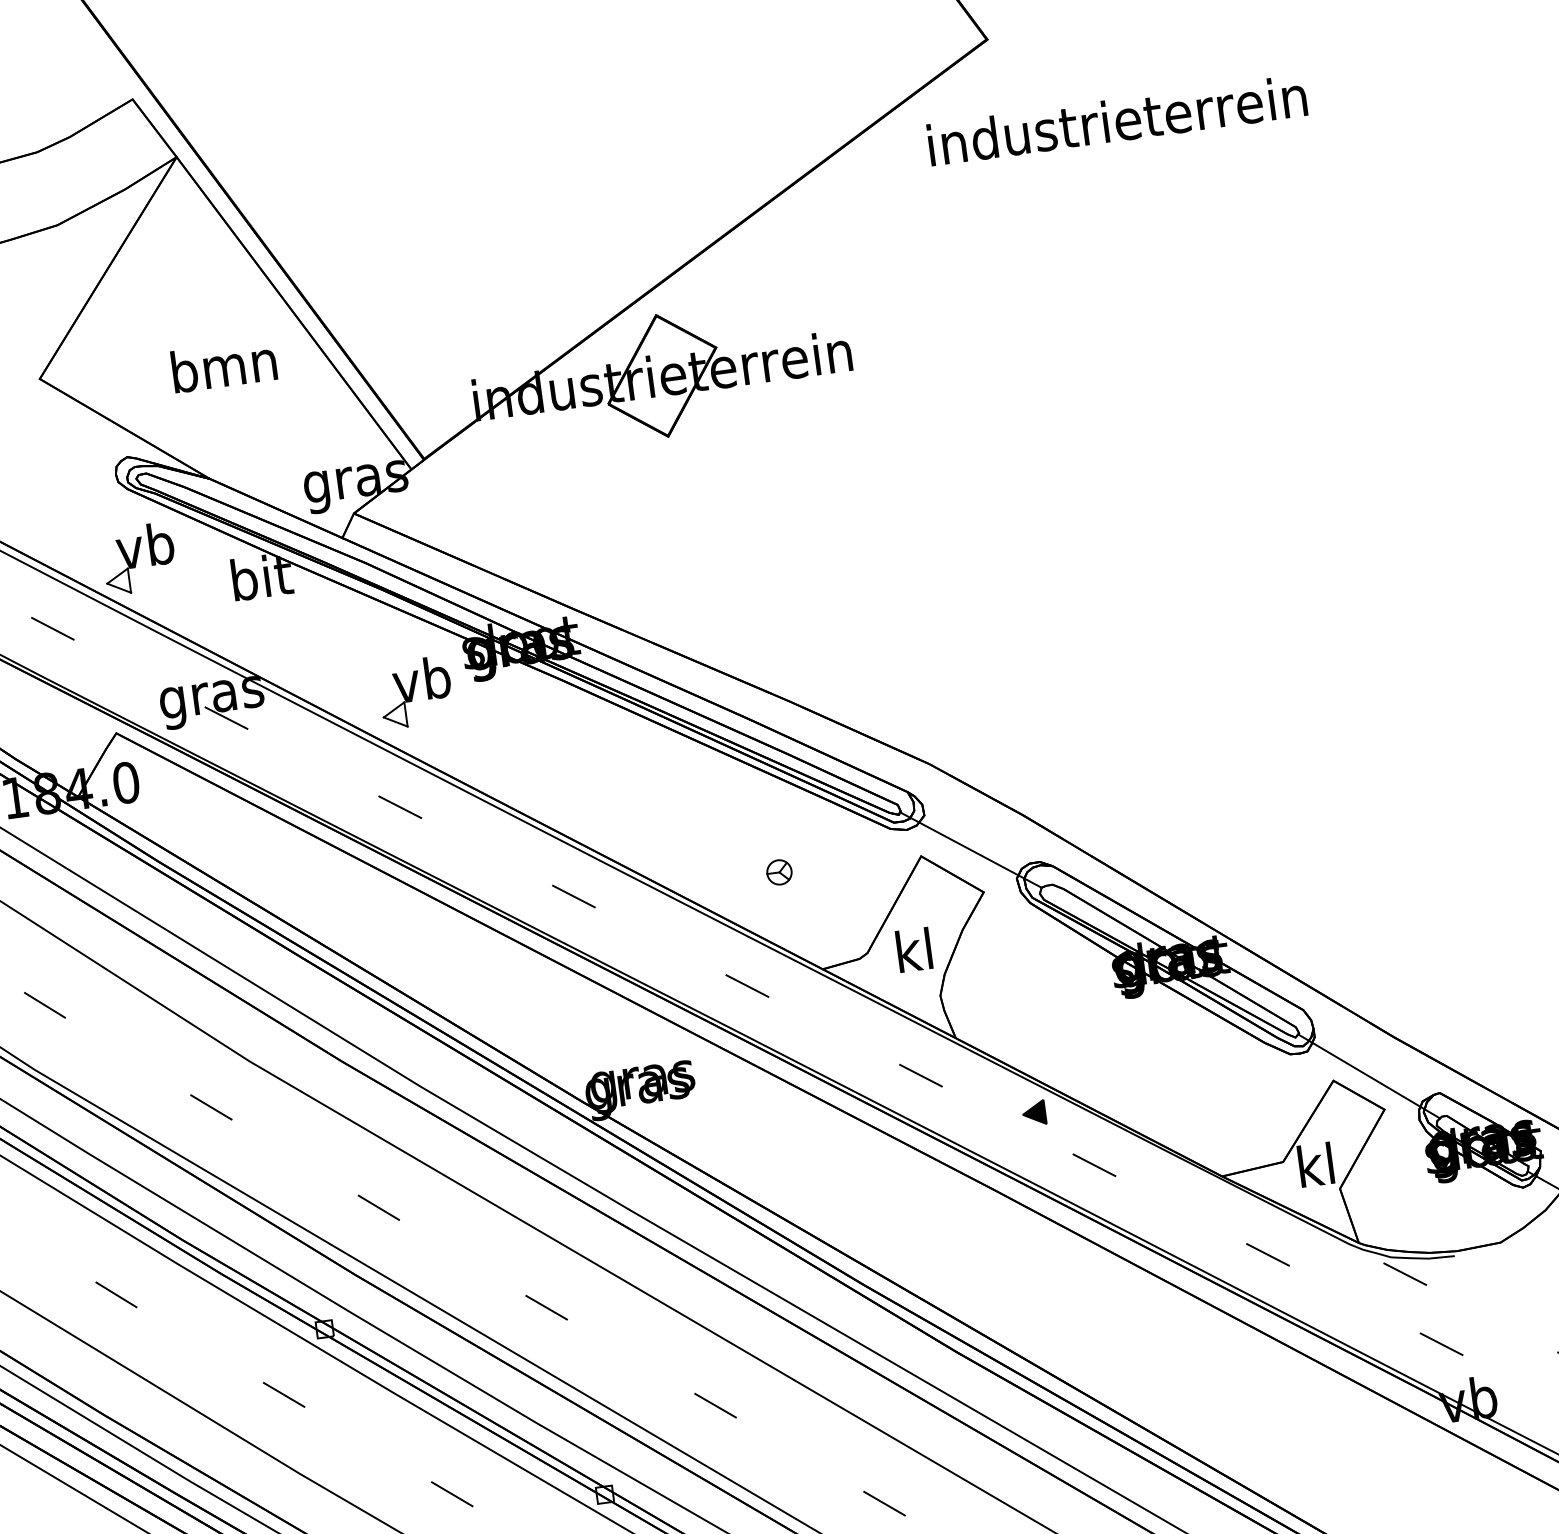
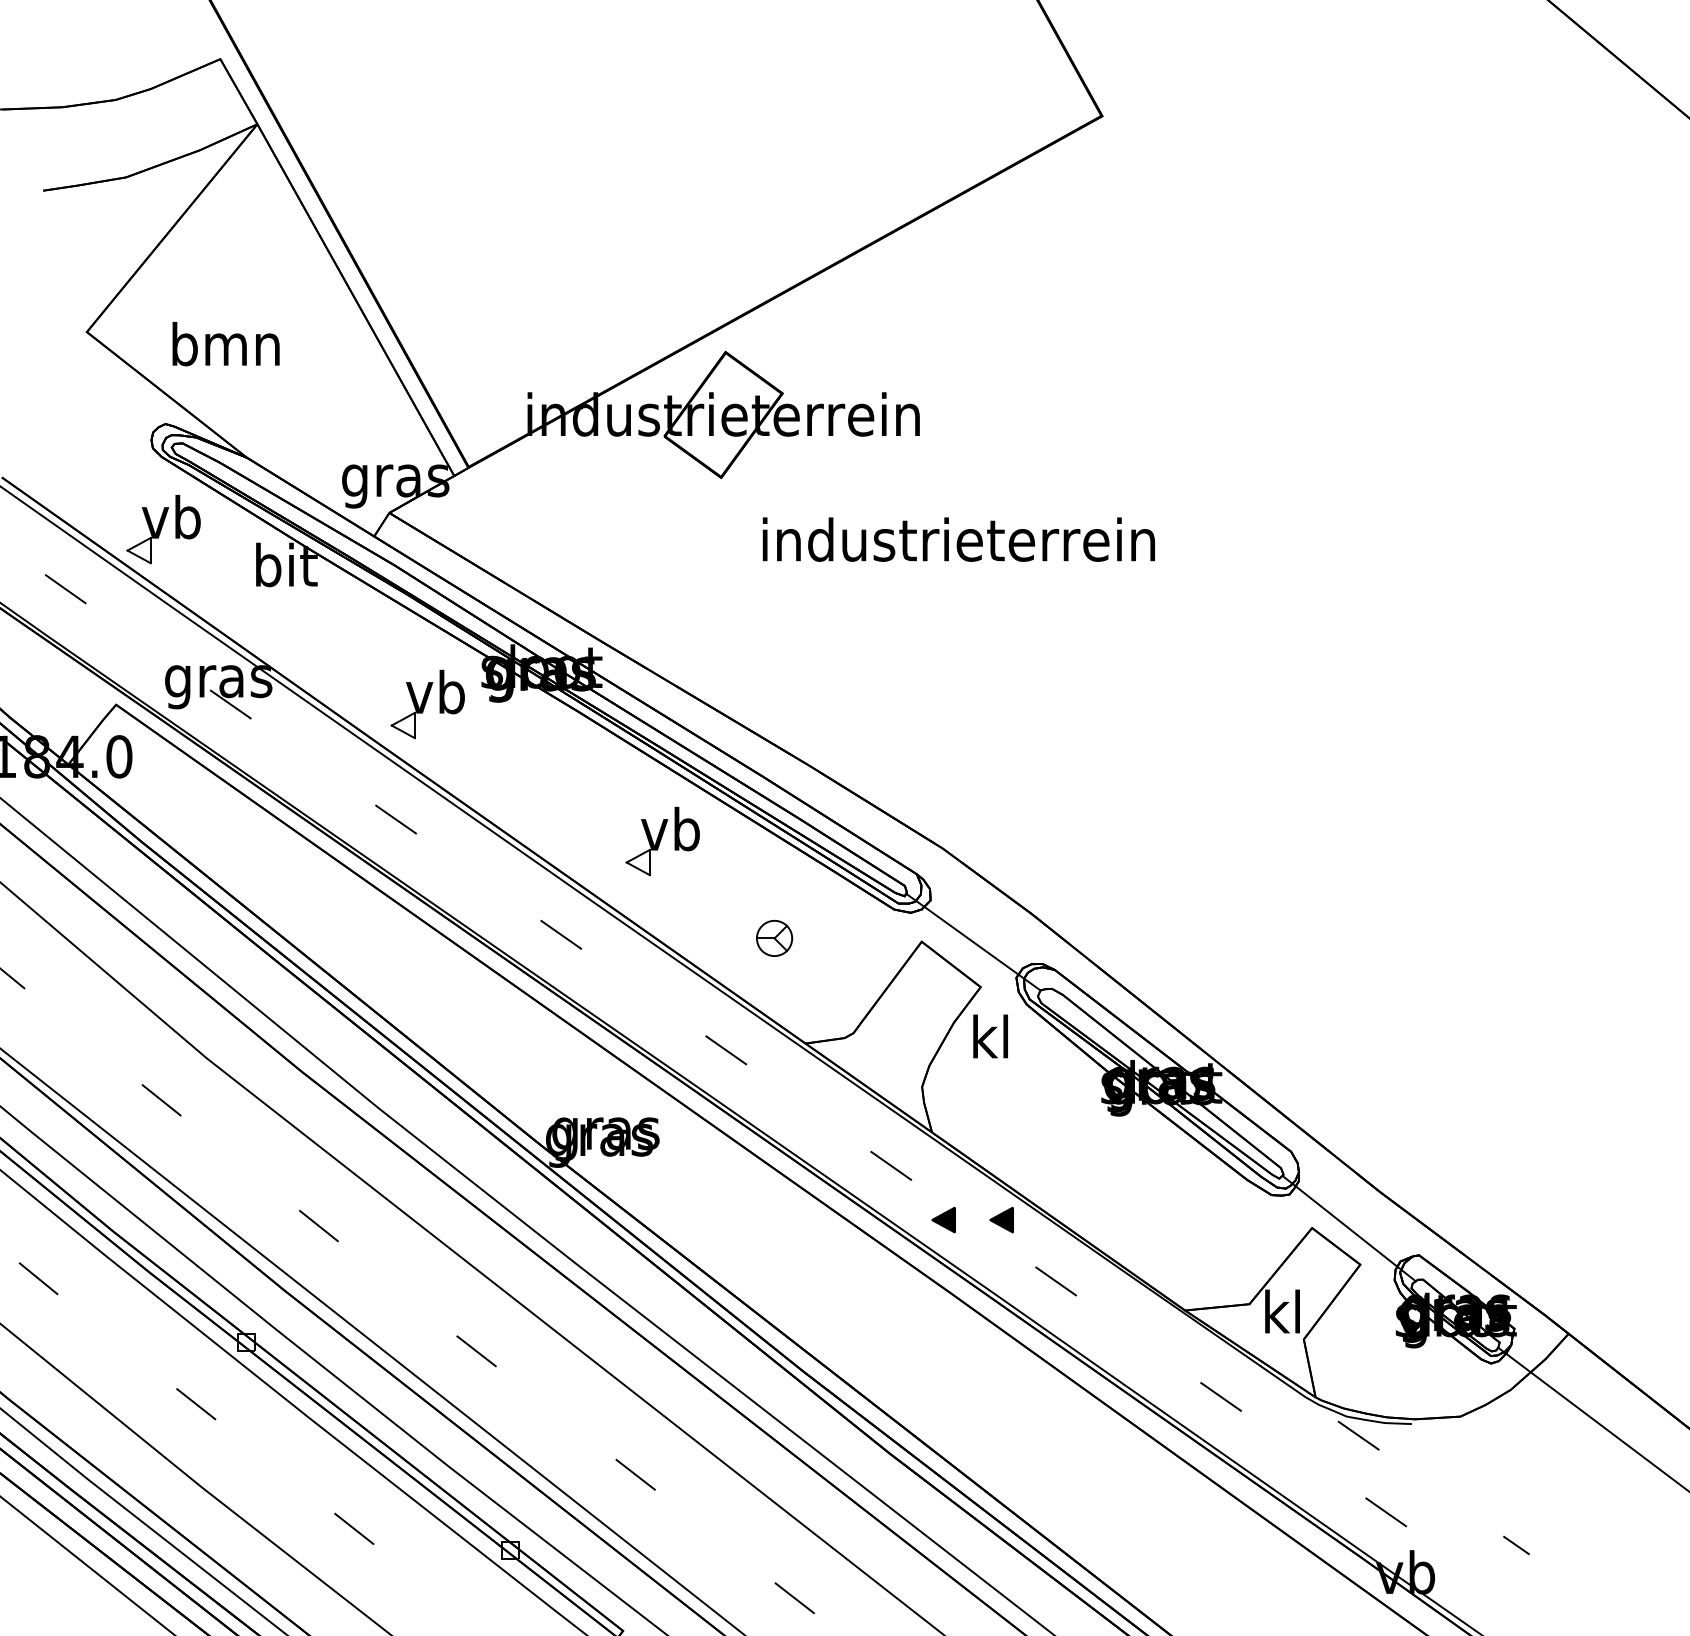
text: (1116, 120) -> (958, 539), moved
text: (223, 366) -> (225, 344), moved
part: (659, 793) -> (662, 841), added
part: (779, 872) -> (774, 938), size x1.4
text: (914, 950) -> (990, 1036), moved
part: (978, 1120) -> (943, 1219), added

